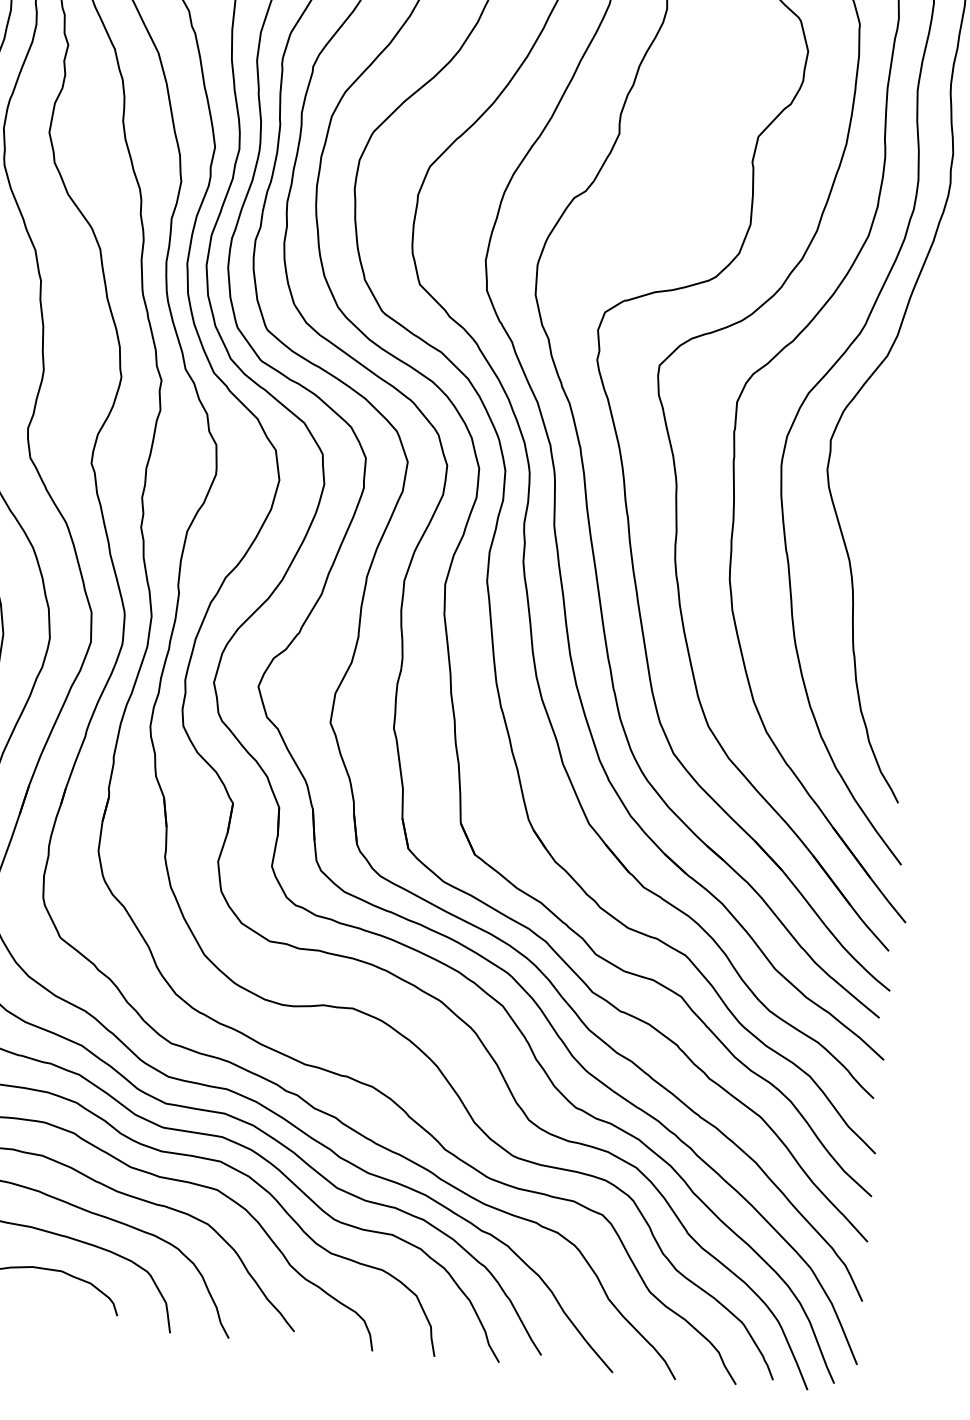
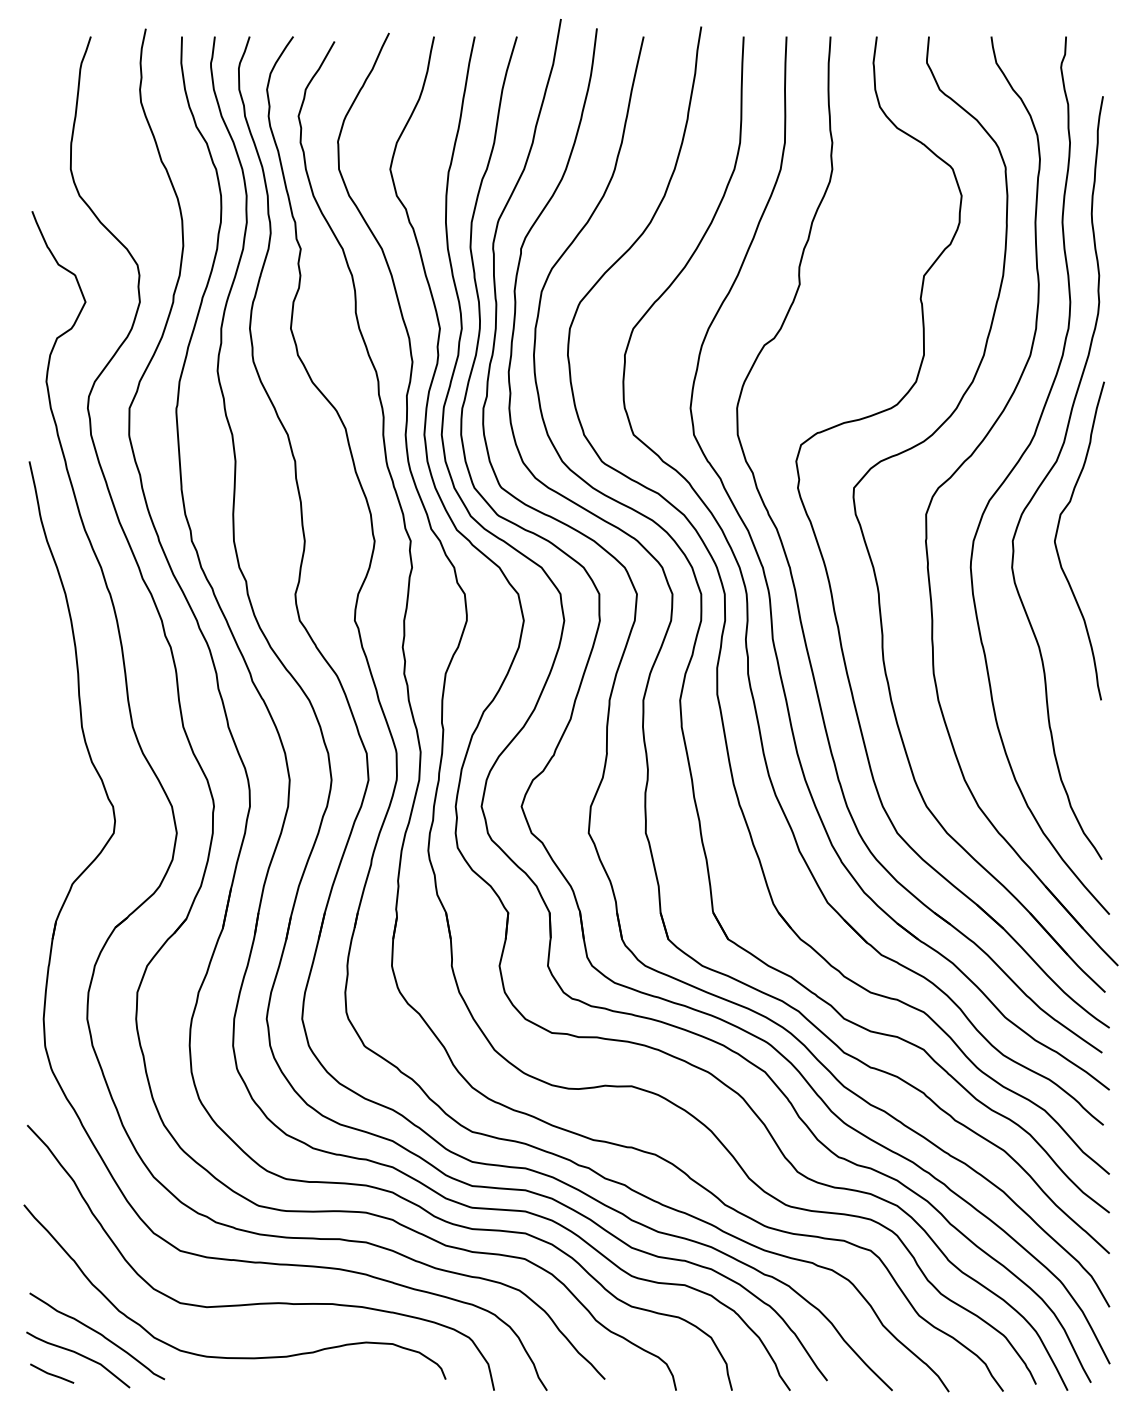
curve: (881, 437) -> (1057, 534), added

